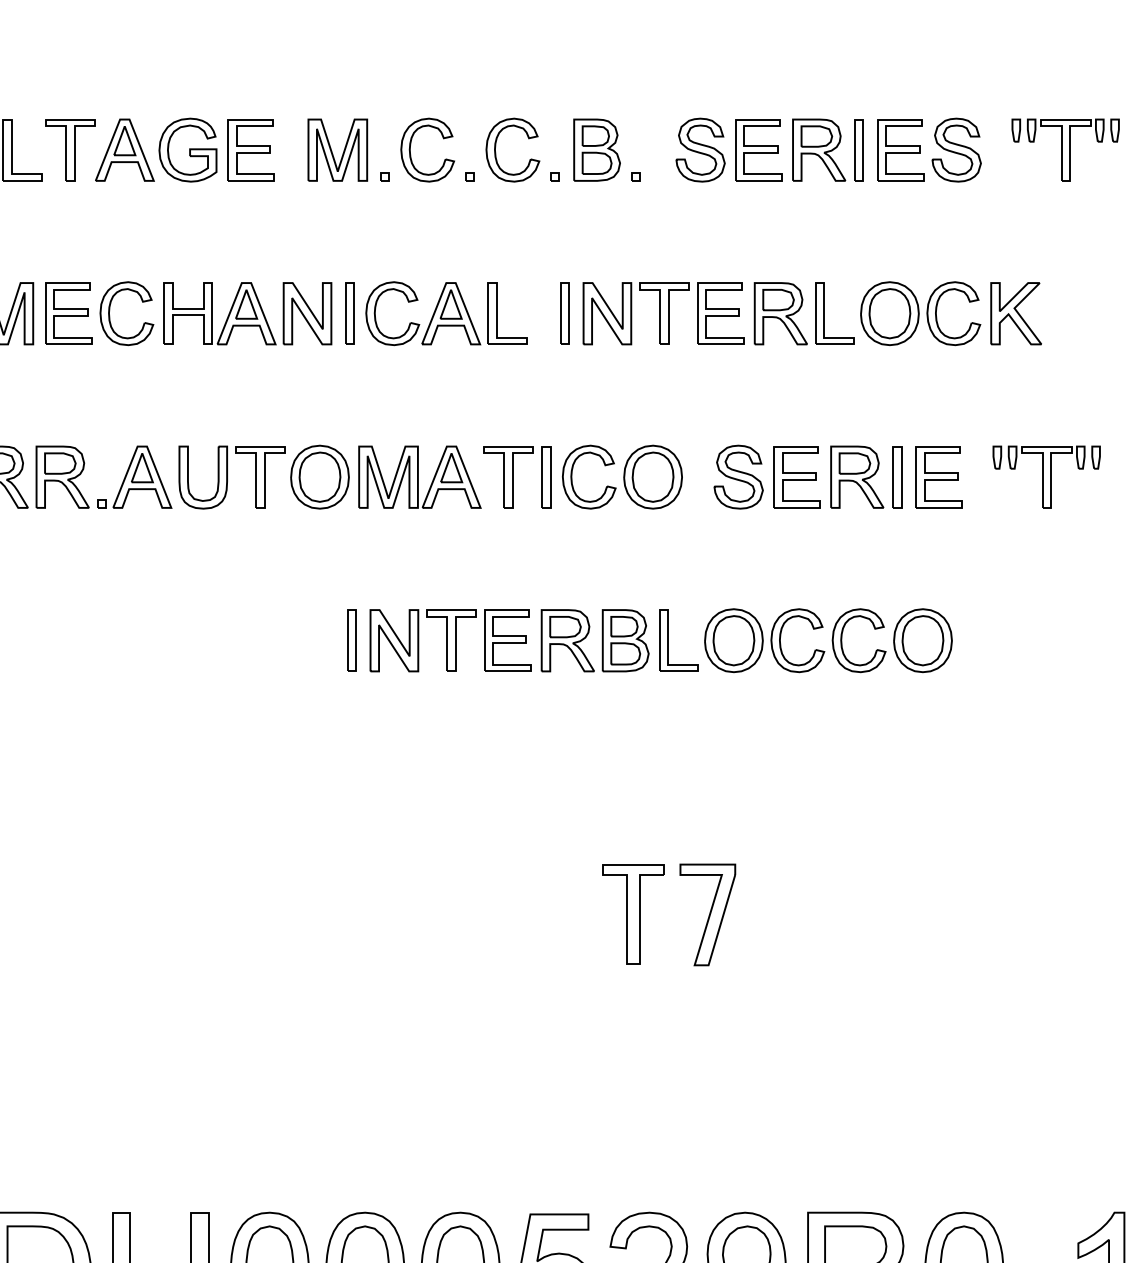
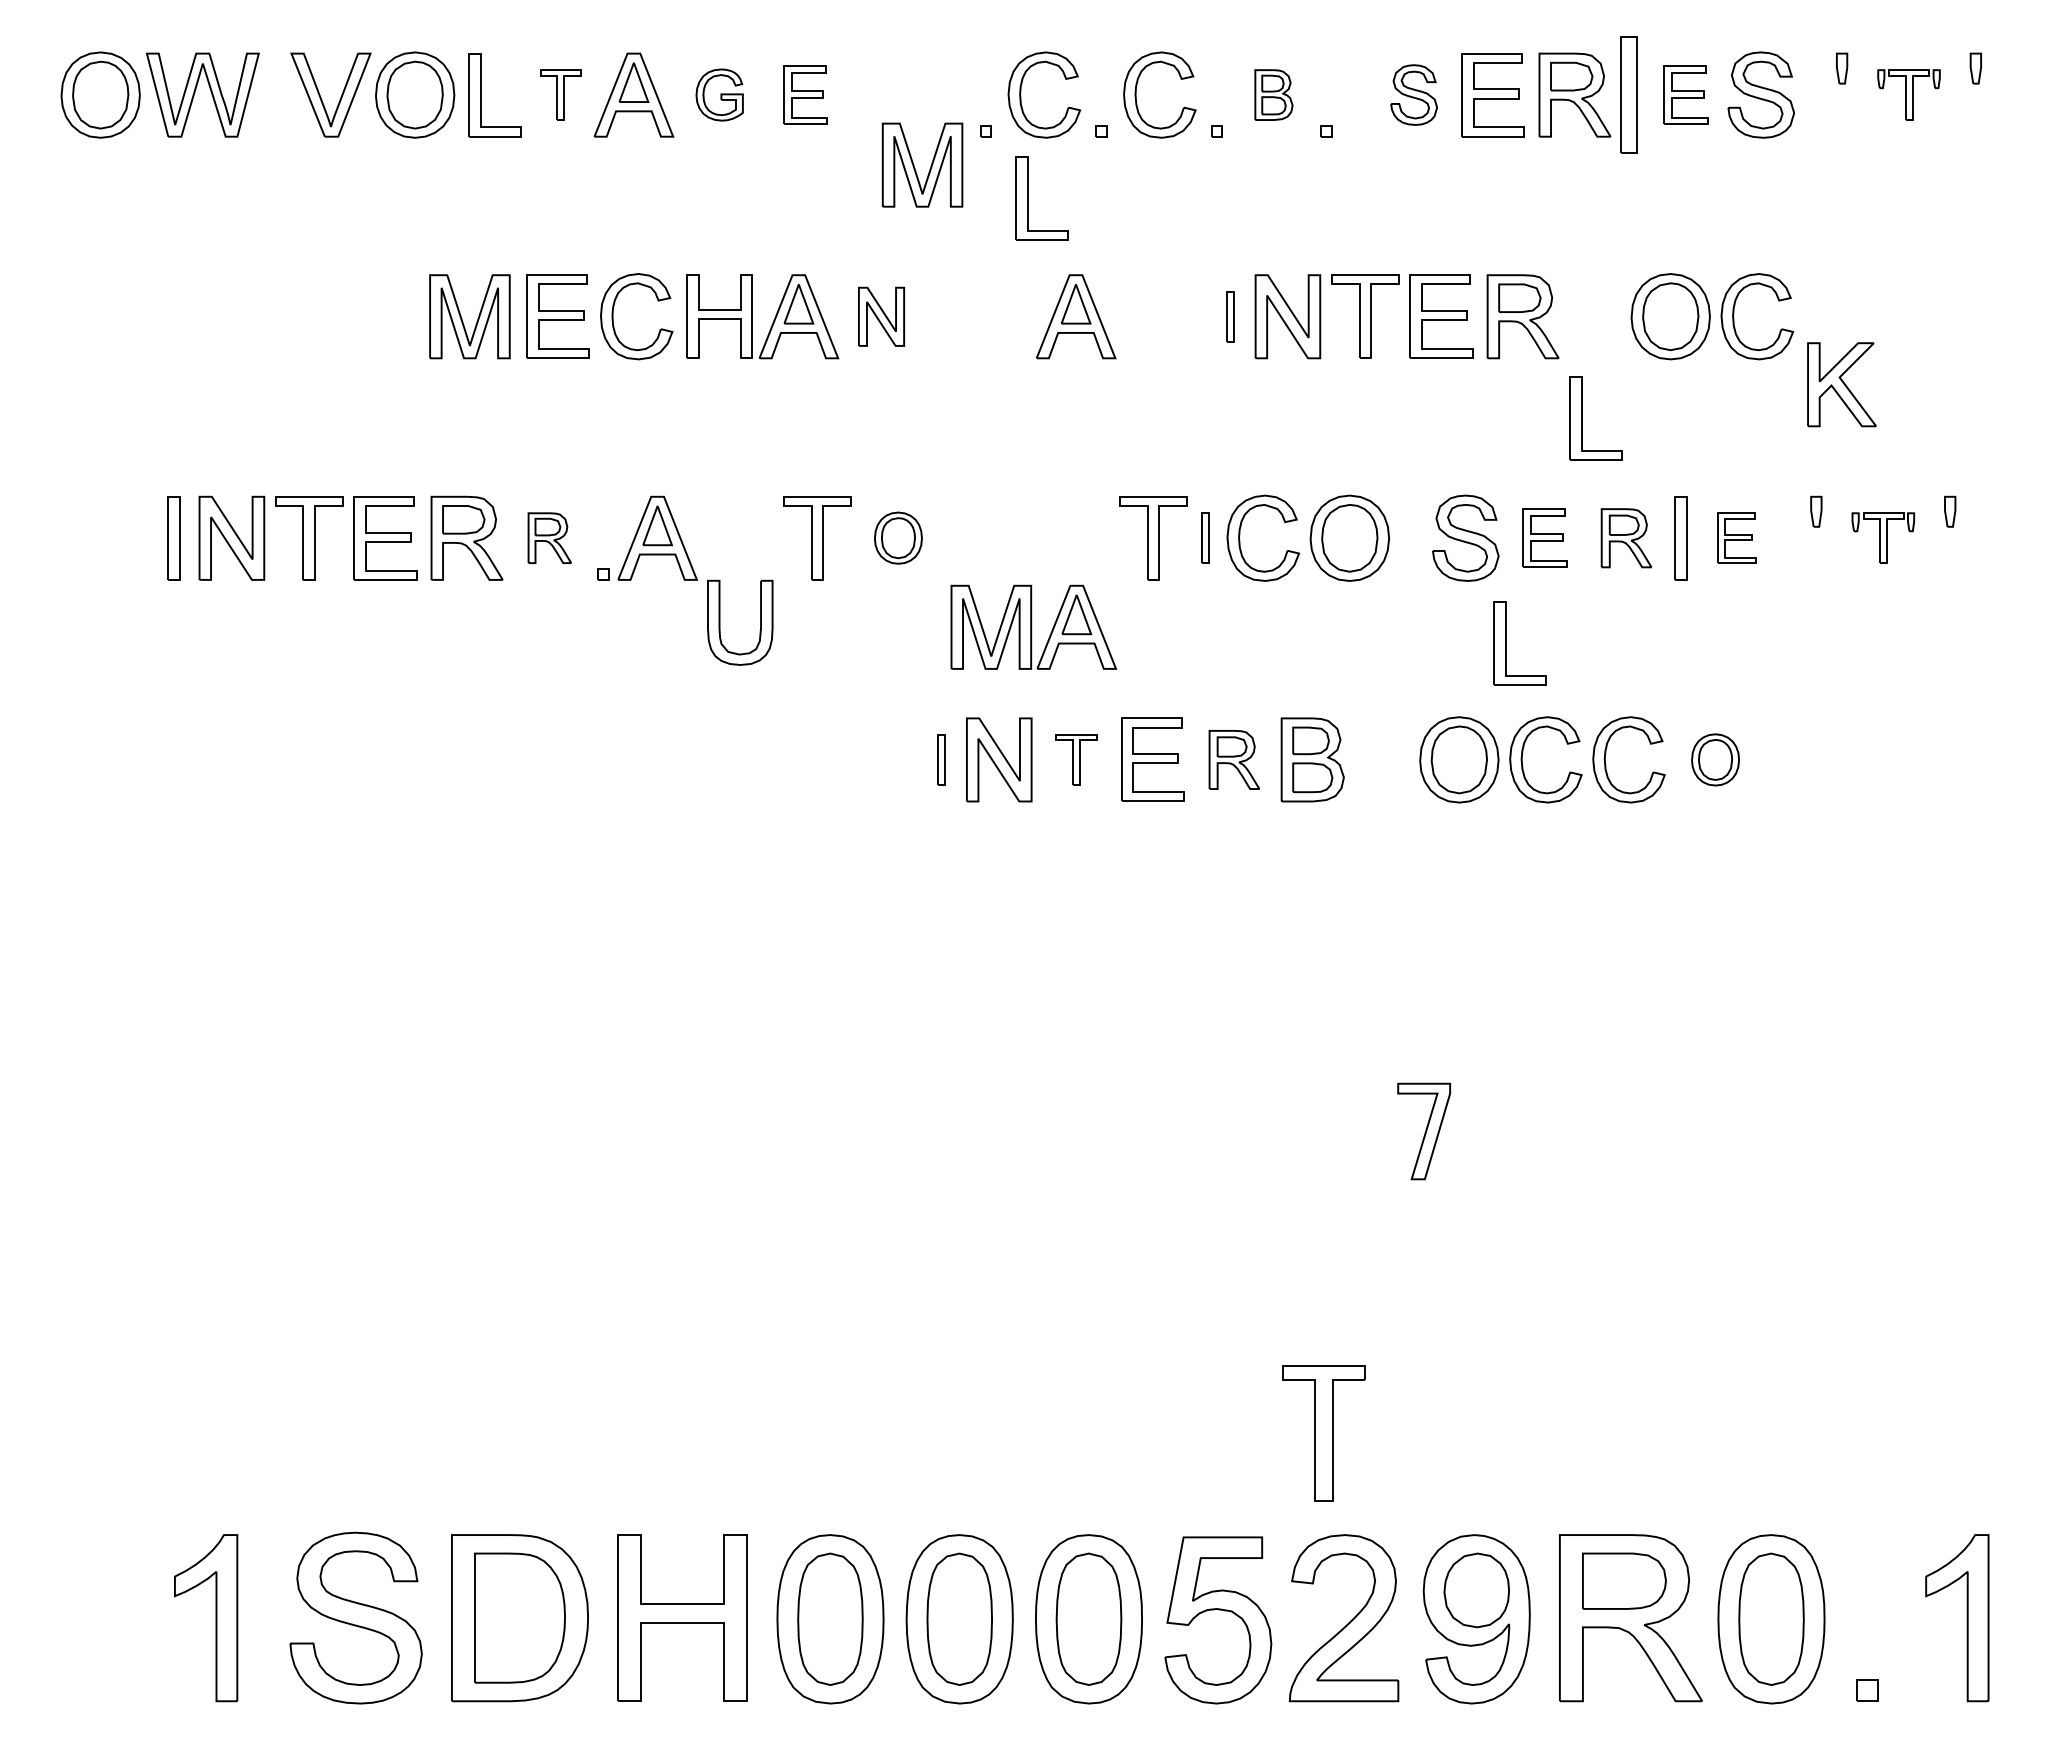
part: (187, 149) -> (719, 94), size x0.6
part: (331, 149) -> (914, 164), moved
part: (596, 149) -> (1273, 94), size x0.6
part: (700, 149) -> (1413, 94), size x0.7
part: (1065, 149) -> (1908, 94), size x0.6
part: (70, 150) -> (560, 95), size x0.6
part: (251, 150) -> (805, 95), size x0.7
part: (858, 150) -> (1628, 95), size x1.4
part: (900, 150) -> (1685, 95), size x0.7
part: (307, 313) -> (881, 316), size x0.7
part: (349, 313) -> (938, 316), removed
part: (497, 313) -> (1028, 198), moved
part: (565, 313) -> (1230, 316), size x0.6
part: (824, 313) -> (1582, 418), moved
part: (1015, 313) -> (1841, 384), moved
part: (376, 317) -> (974, 322), removed
part: (62, 476) -> (549, 537), size x0.6
part: (320, 476) -> (898, 537), size x0.6
part: (419, 476) -> (1033, 626), moved
part: (857, 476) -> (1626, 537), size x0.7
part: (1046, 476) -> (1883, 537), size x0.6
part: (188, 477) -> (720, 622), moved
part: (546, 477) -> (1205, 538), size x0.6
part: (796, 477) -> (1544, 538), size x0.7
part: (938, 477) -> (1736, 538), size x0.6
part: (351, 640) -> (941, 759), size x0.6
part: (451, 640) -> (1076, 759), size x0.6
part: (567, 640) -> (1234, 759), size x0.7
part: (669, 640) -> (1506, 643), moved
part: (922, 640) -> (1715, 759), size x0.6
part: (633, 914) -> (1323, 1433), moved
part: (708, 914) -> (1424, 1131), size x0.7

